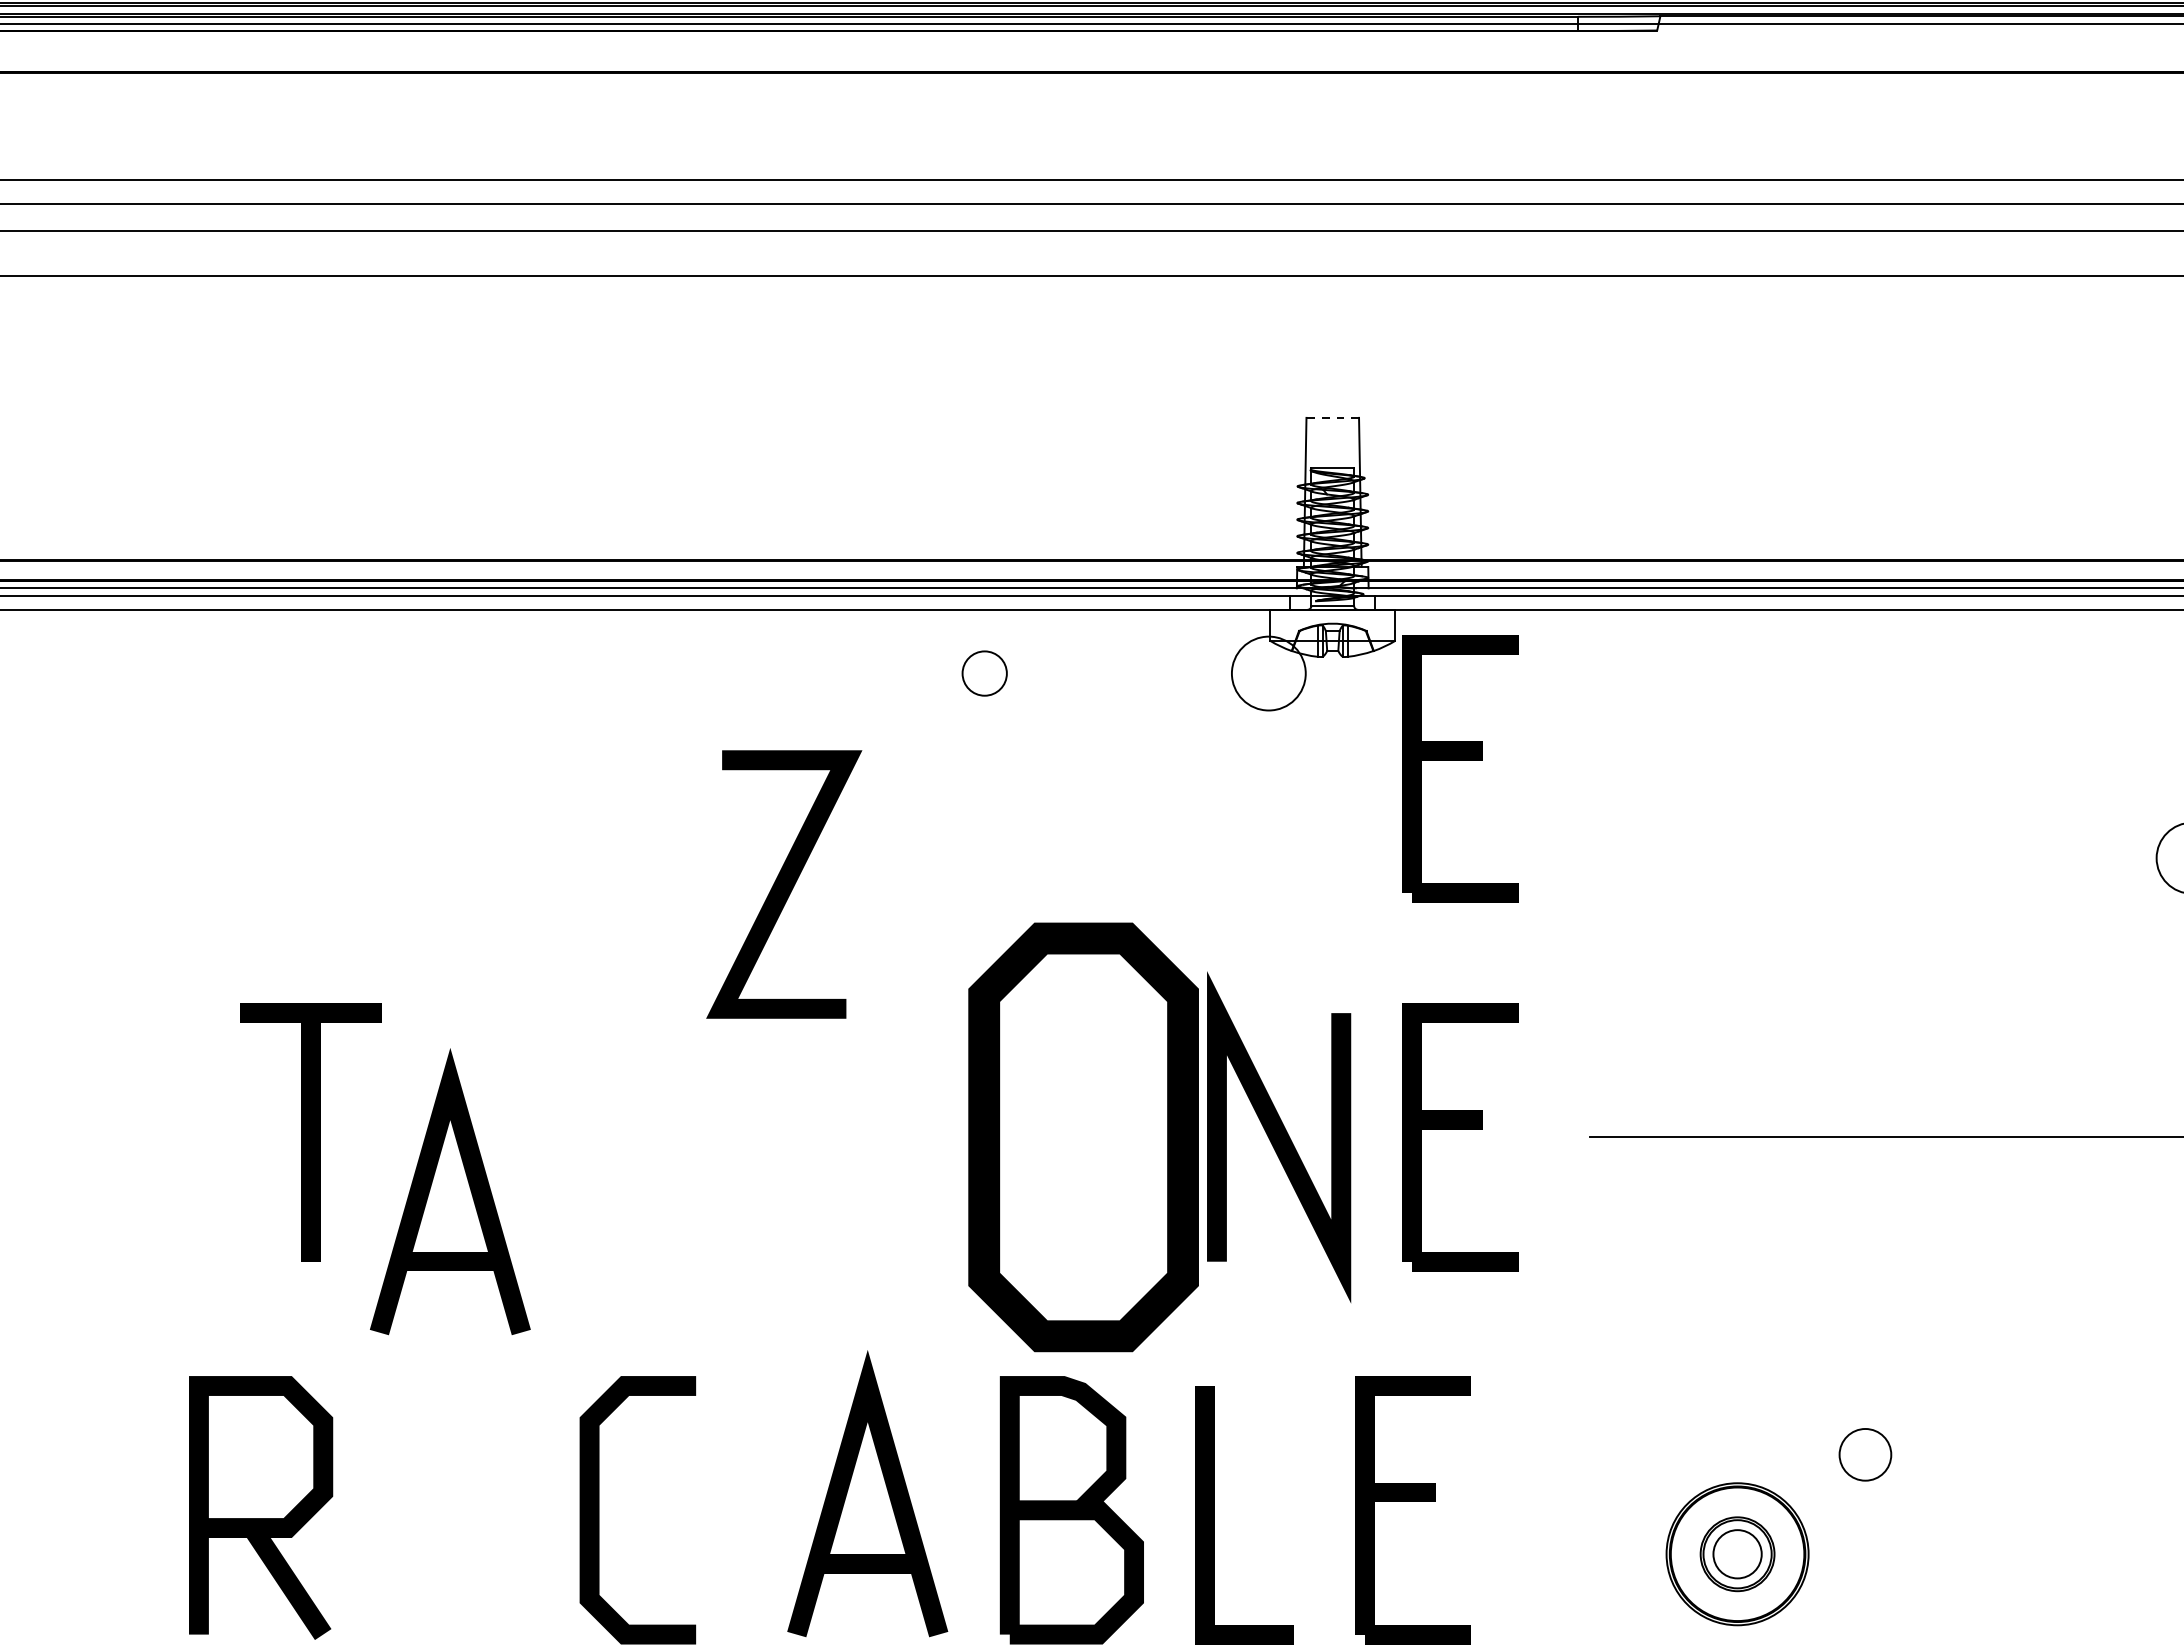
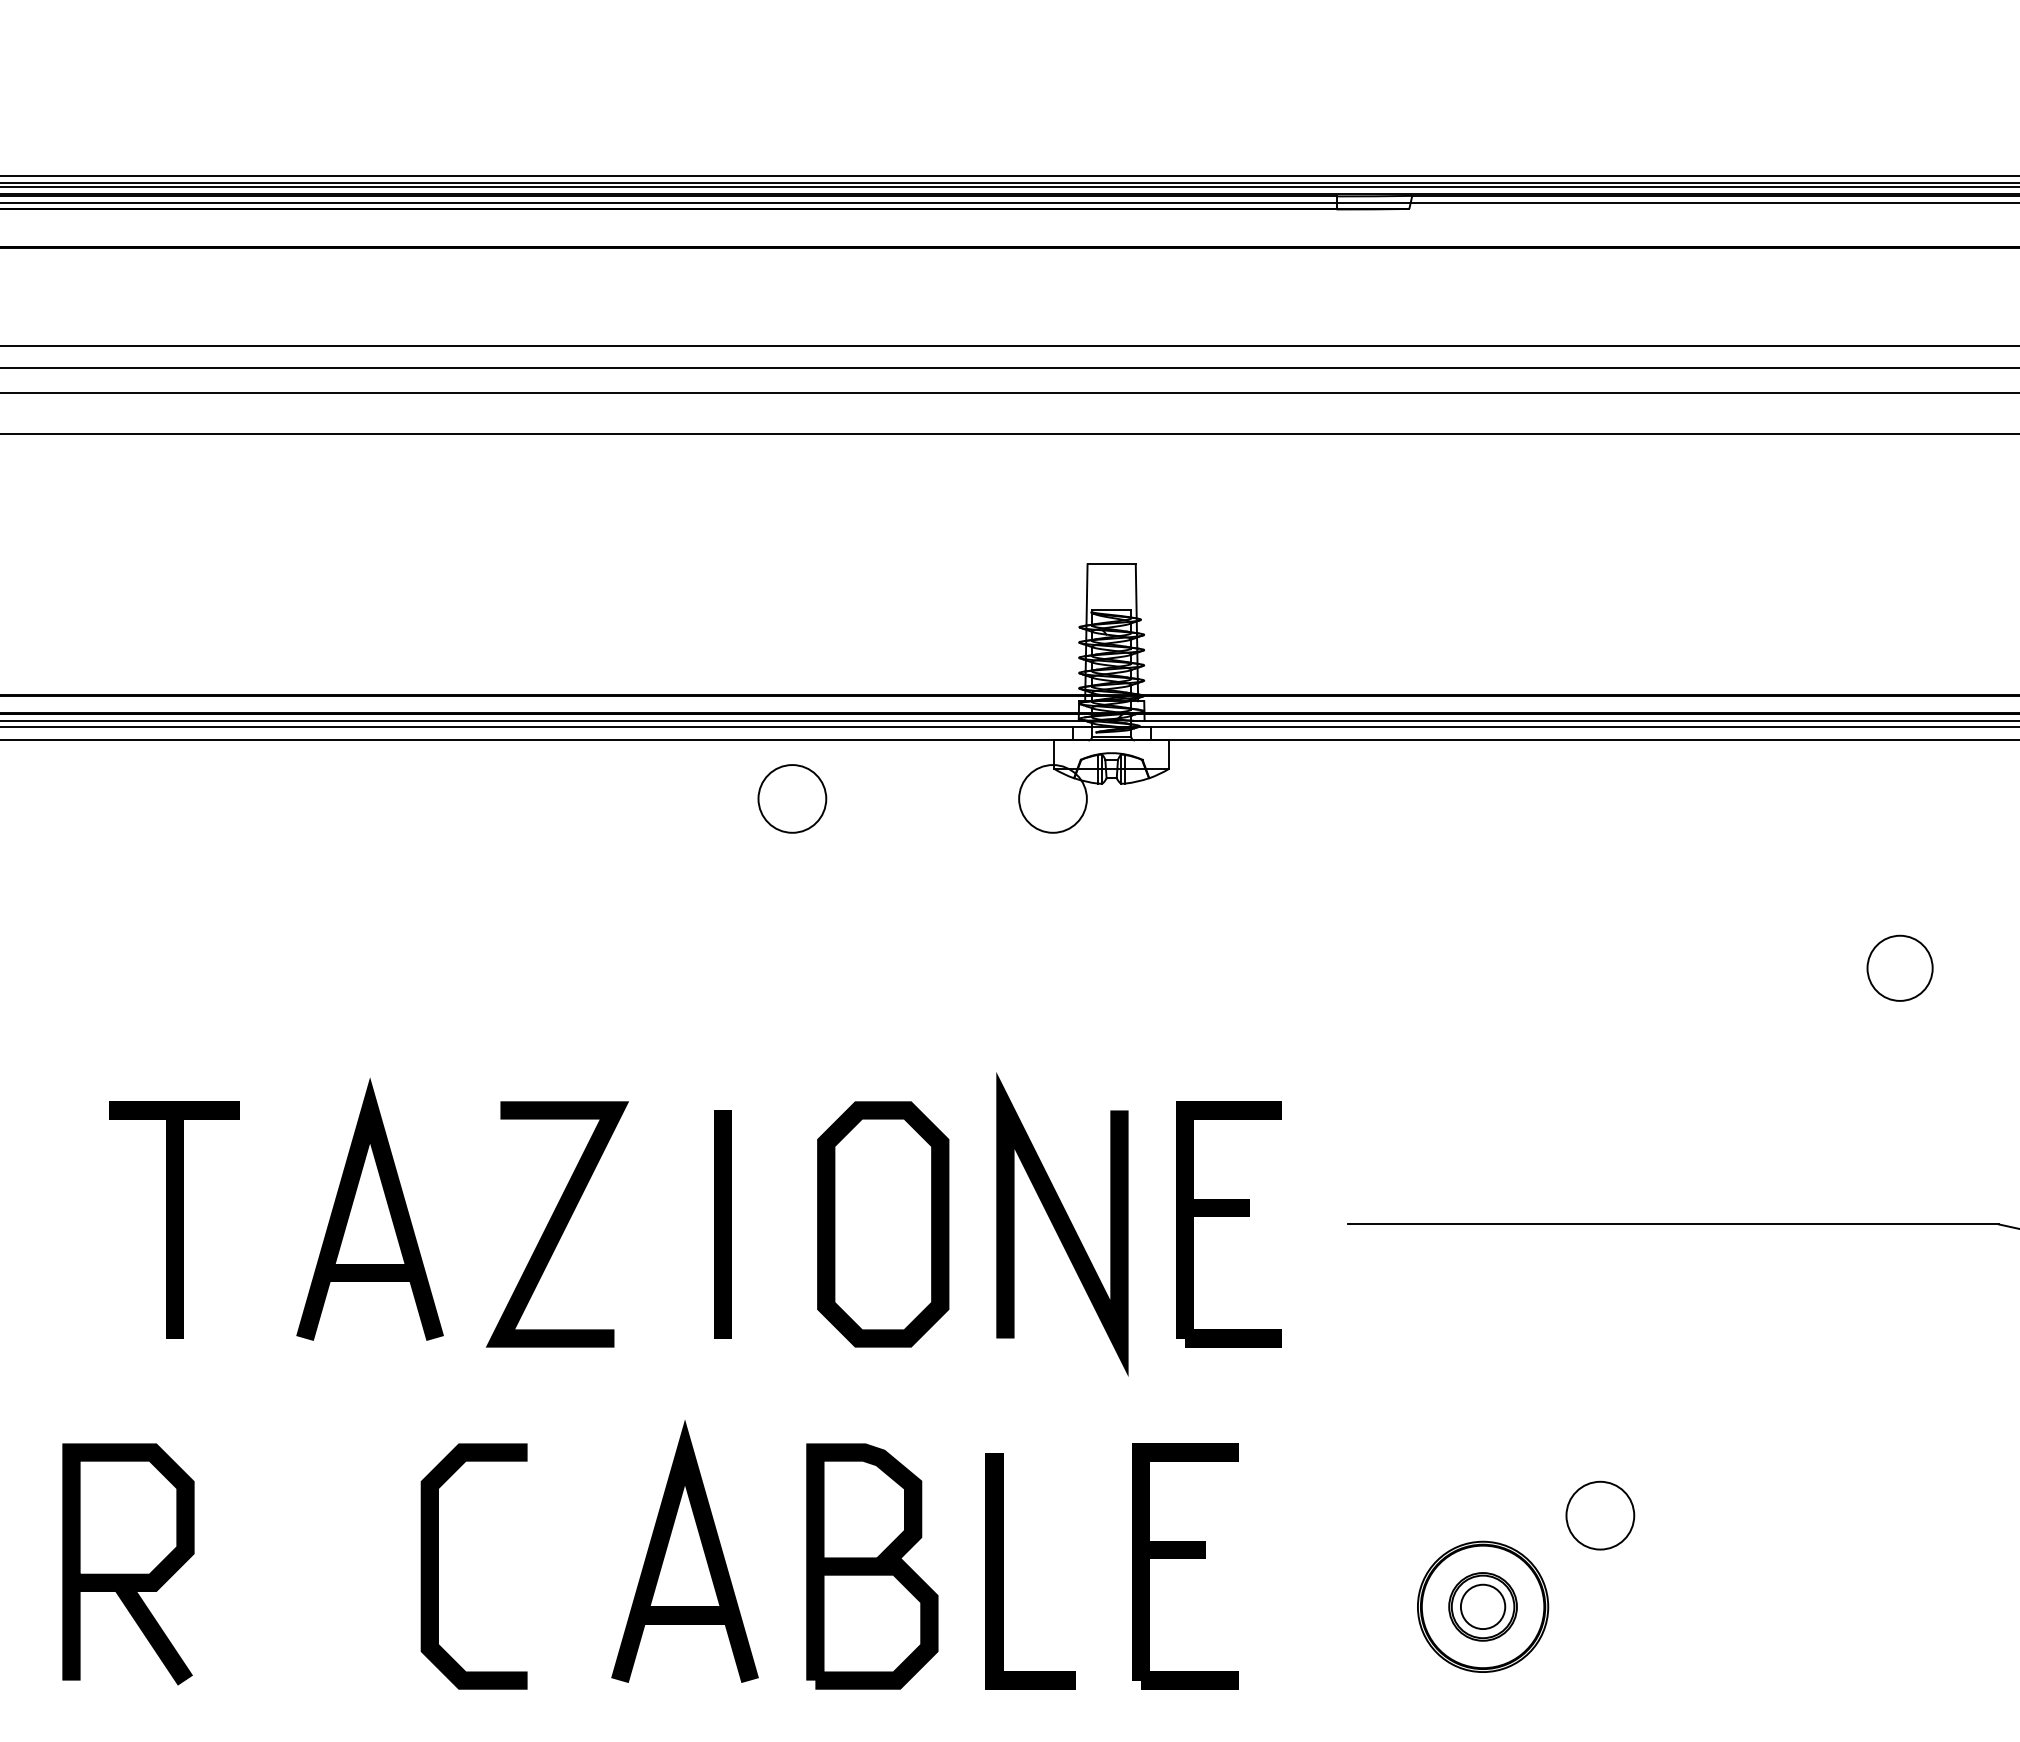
line: (1332, 418) -> (1111, 564), dashed -> solid
circle: (984, 673) -> (792, 798), size x1.67
part: (1460, 760) -> (1228, 878), removed
line: (784, 884) -> (557, 1224), moved
line: (908, 1137) -> (722, 1224), added
part: (1084, 1137) -> (883, 1224), size x0.62
part: (449, 1190) -> (369, 1208), moved
circle: (1865, 1454) -> (1600, 1515), size x1.43

